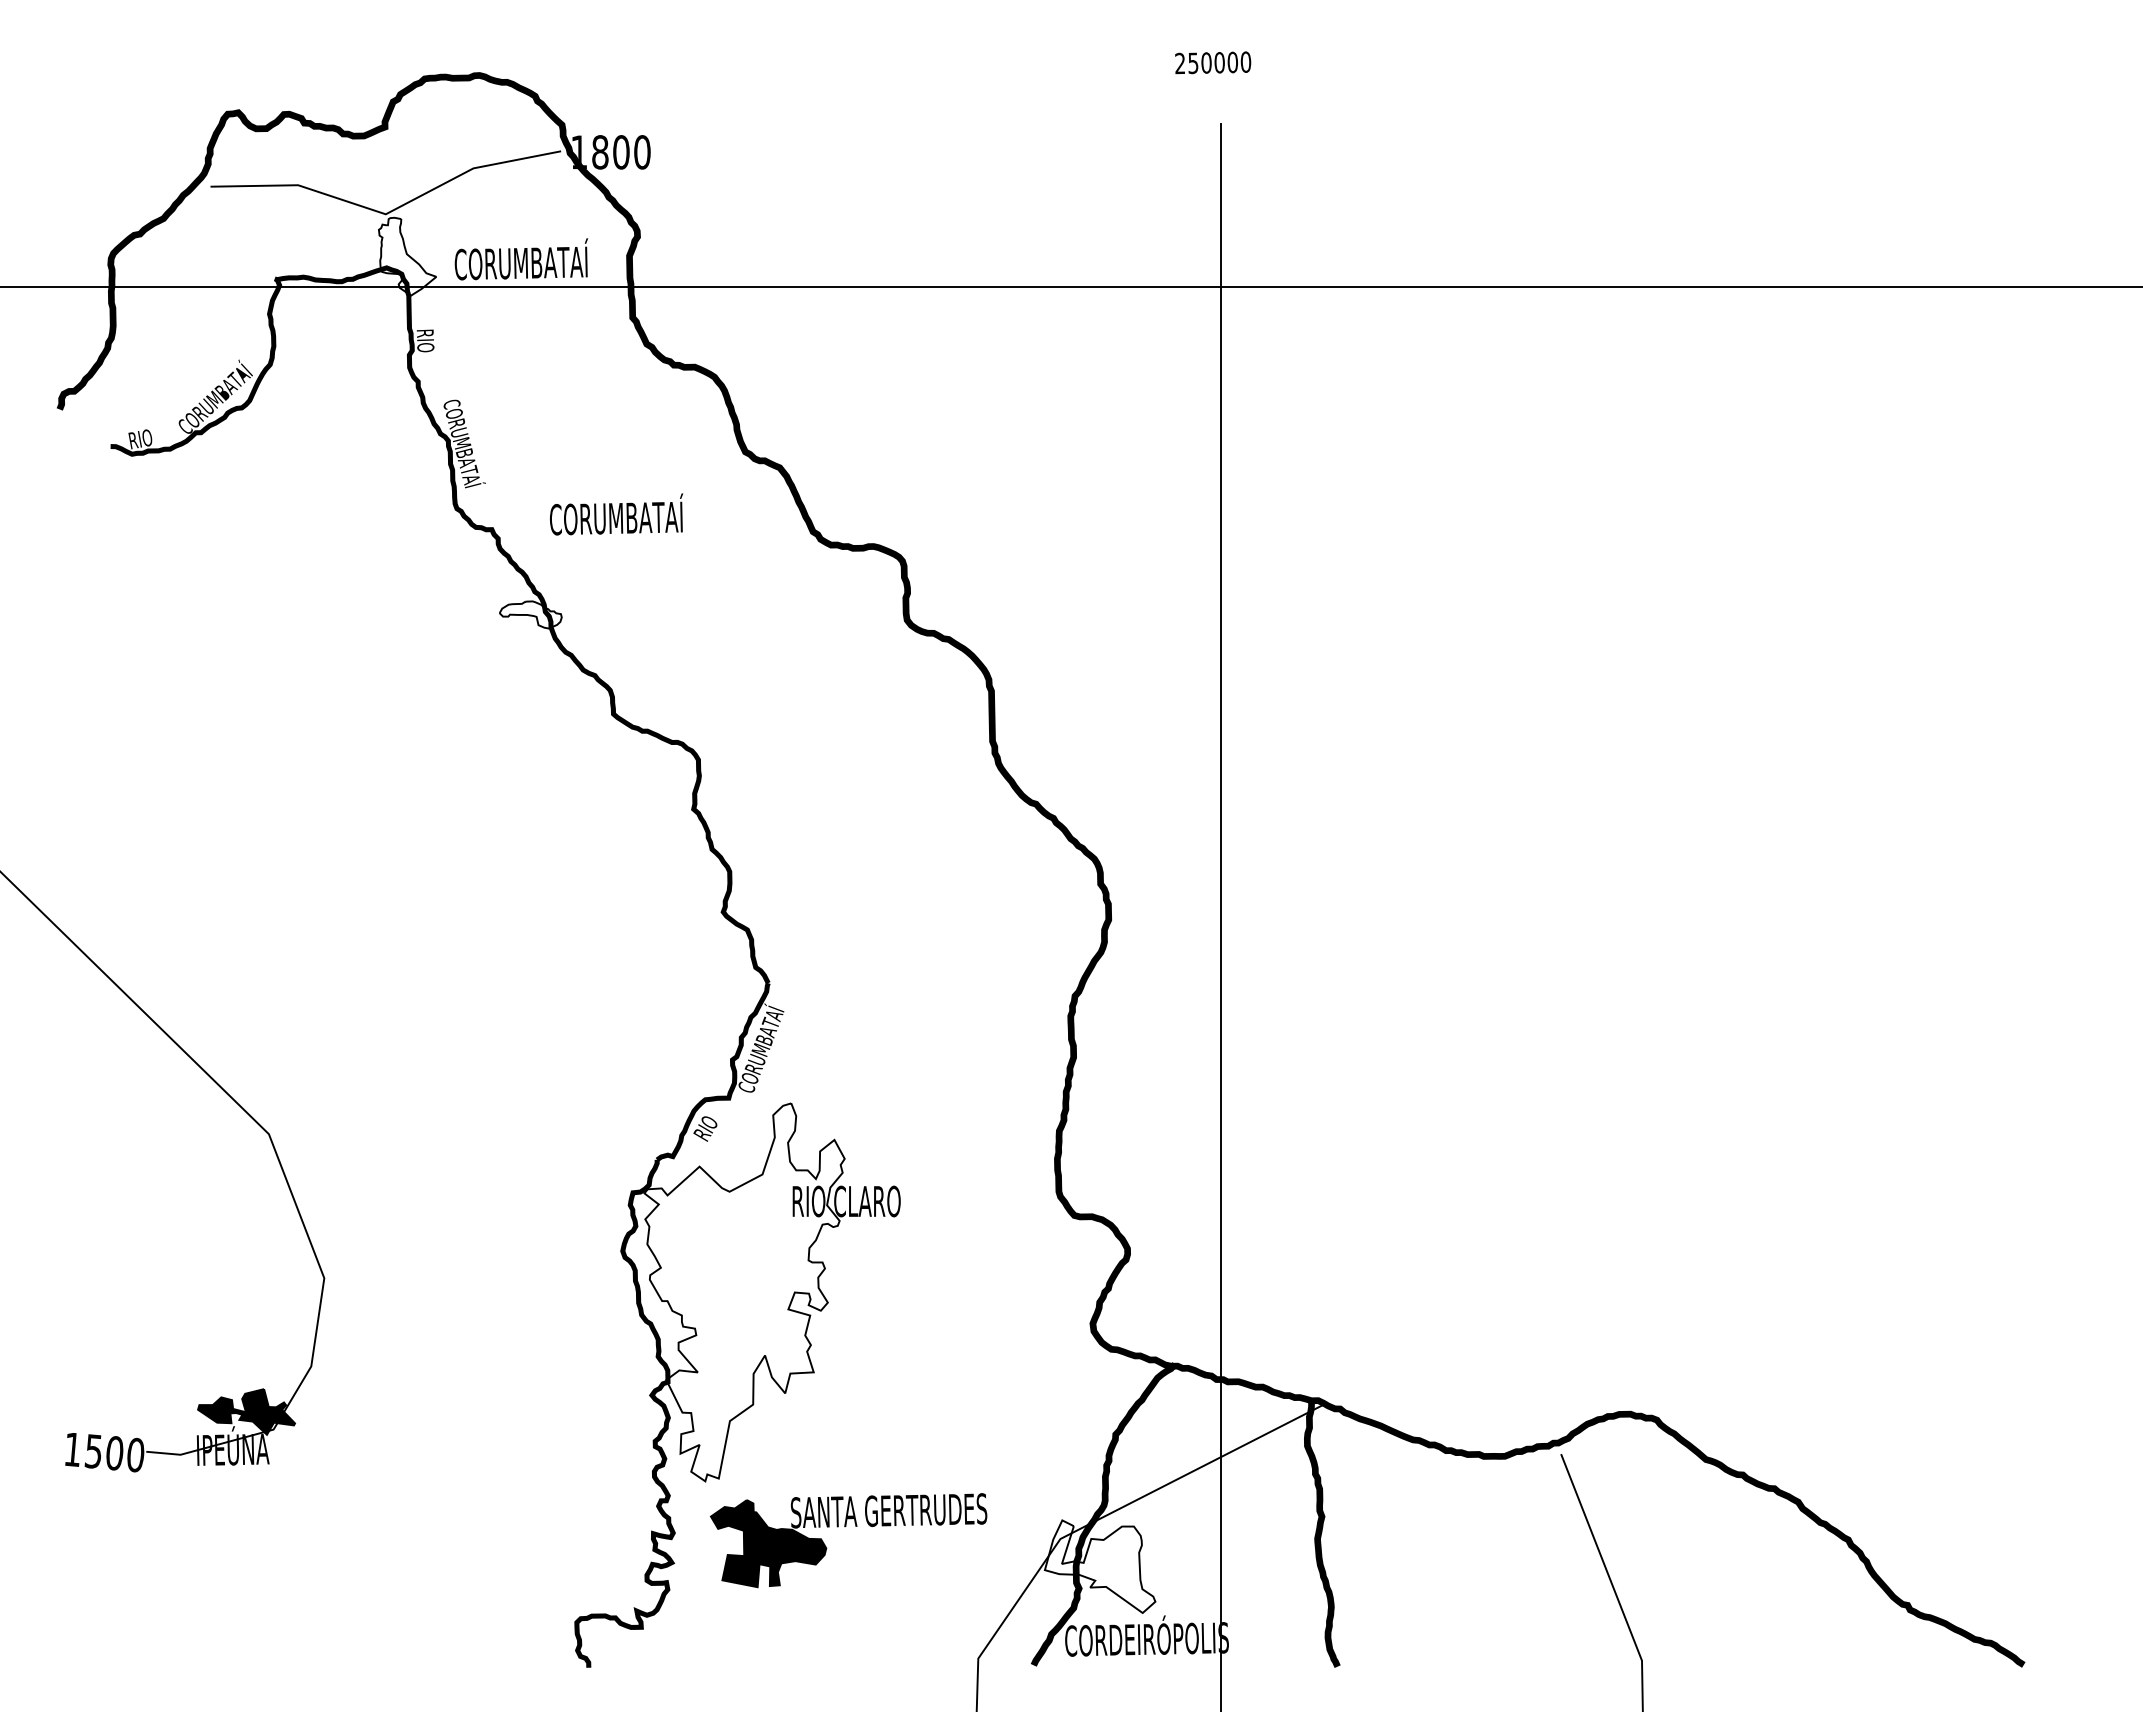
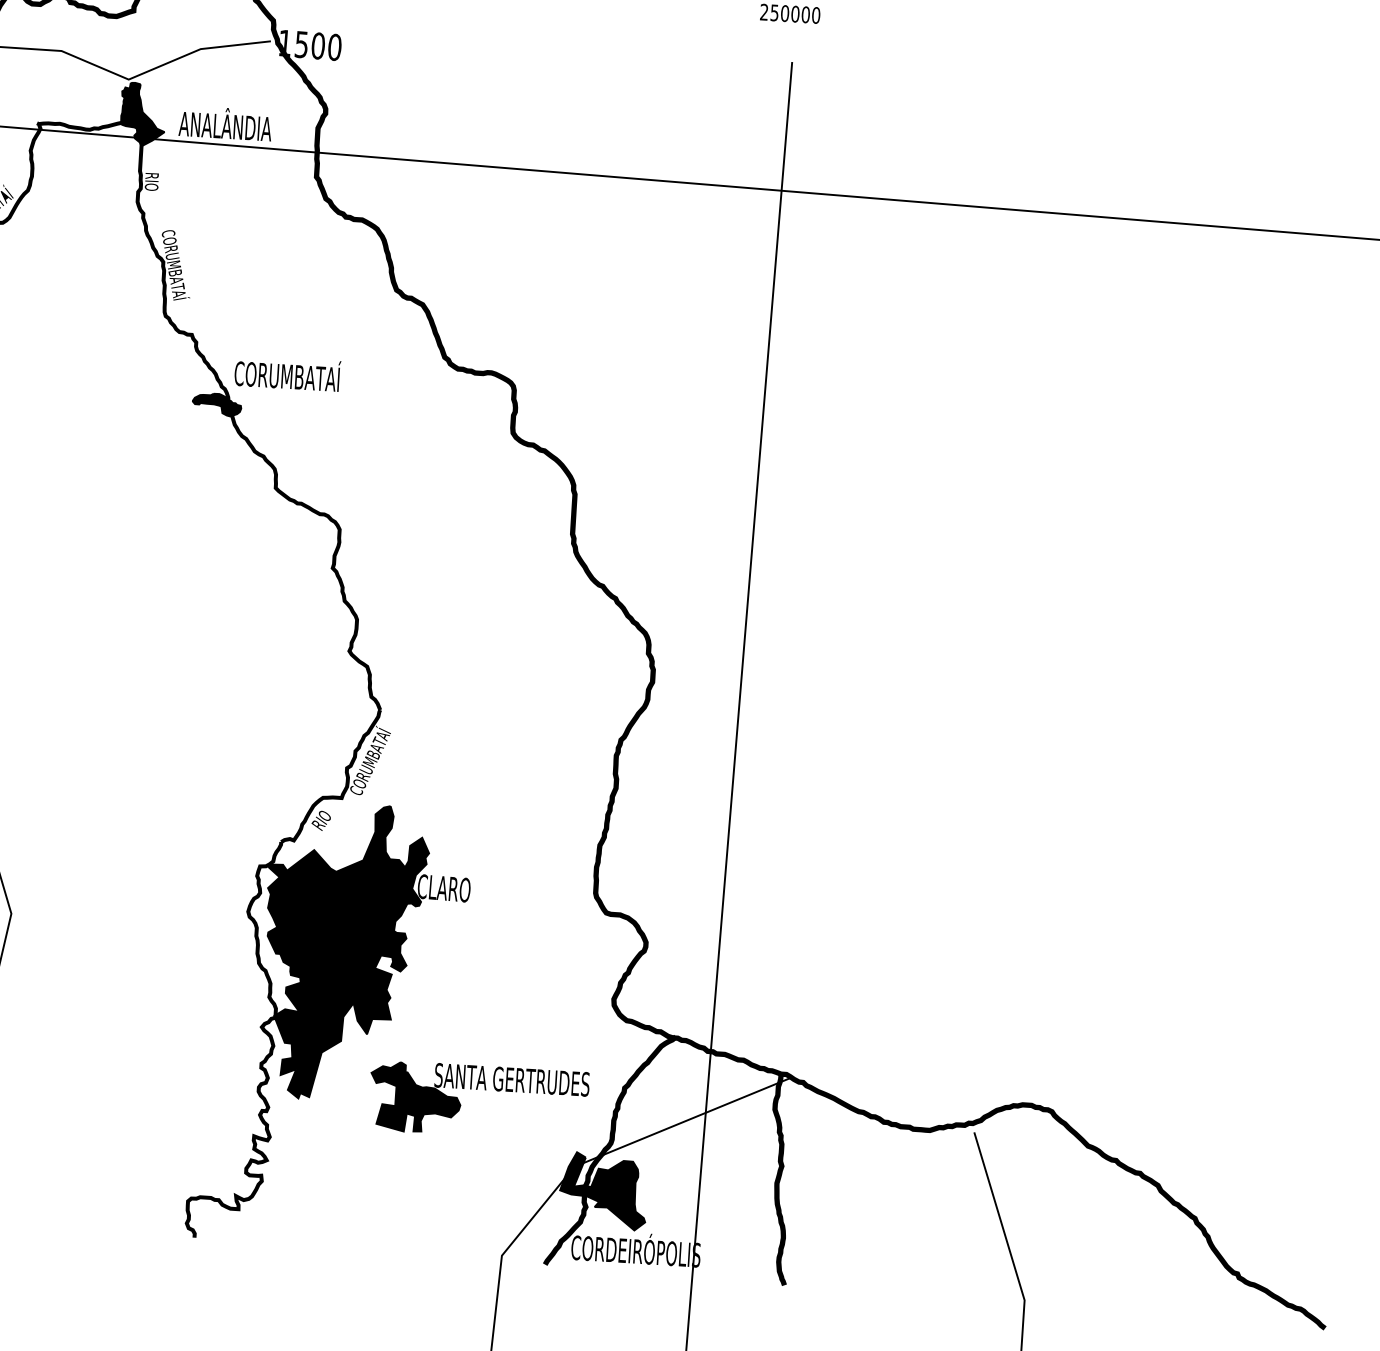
text: (600, 152) -> (301, 44), 1800 -> 1500
fill: (407, 256) -> (143, 114), added
text: (521, 259) -> (232, 123), CORUMBATAÍ -> ANALÂNDIA
text: (616, 514) -> (287, 373), moved
fill: (530, 614) -> (216, 404), added
fill: (744, 1292) -> (341, 952), added
part: (846, 1526) -> (477, 1089), moved
fill: (1099, 1566) -> (603, 1191), added

